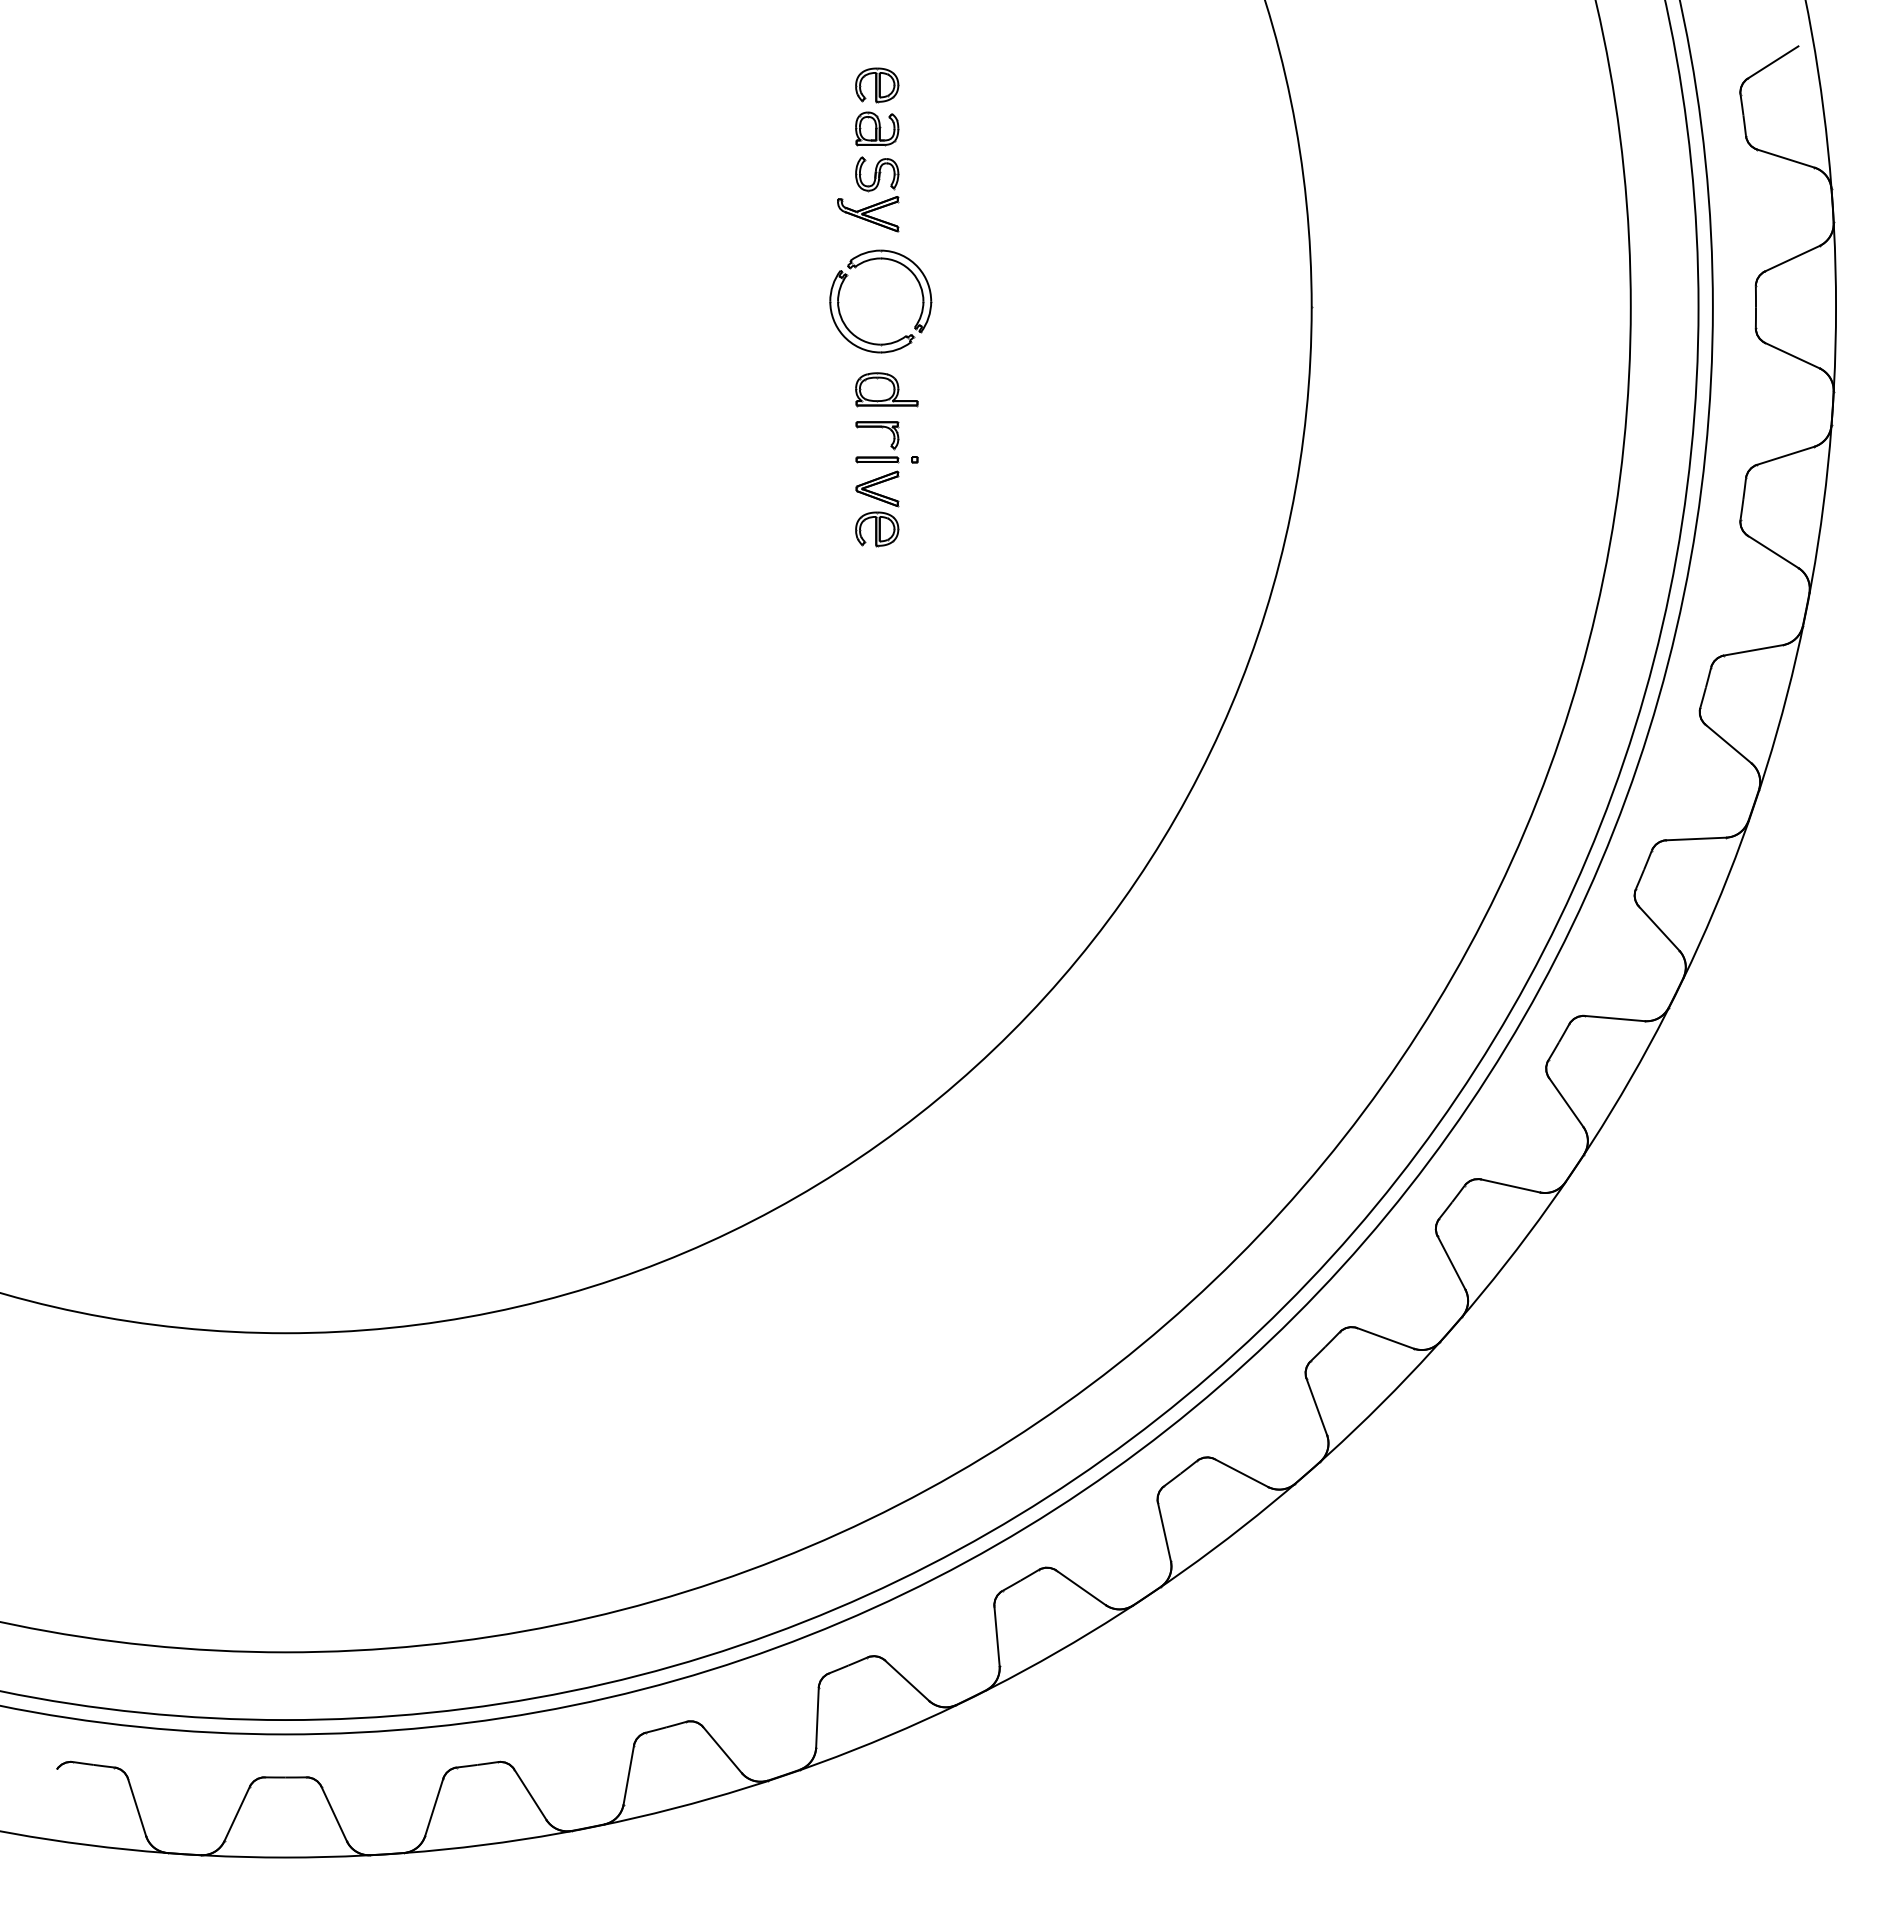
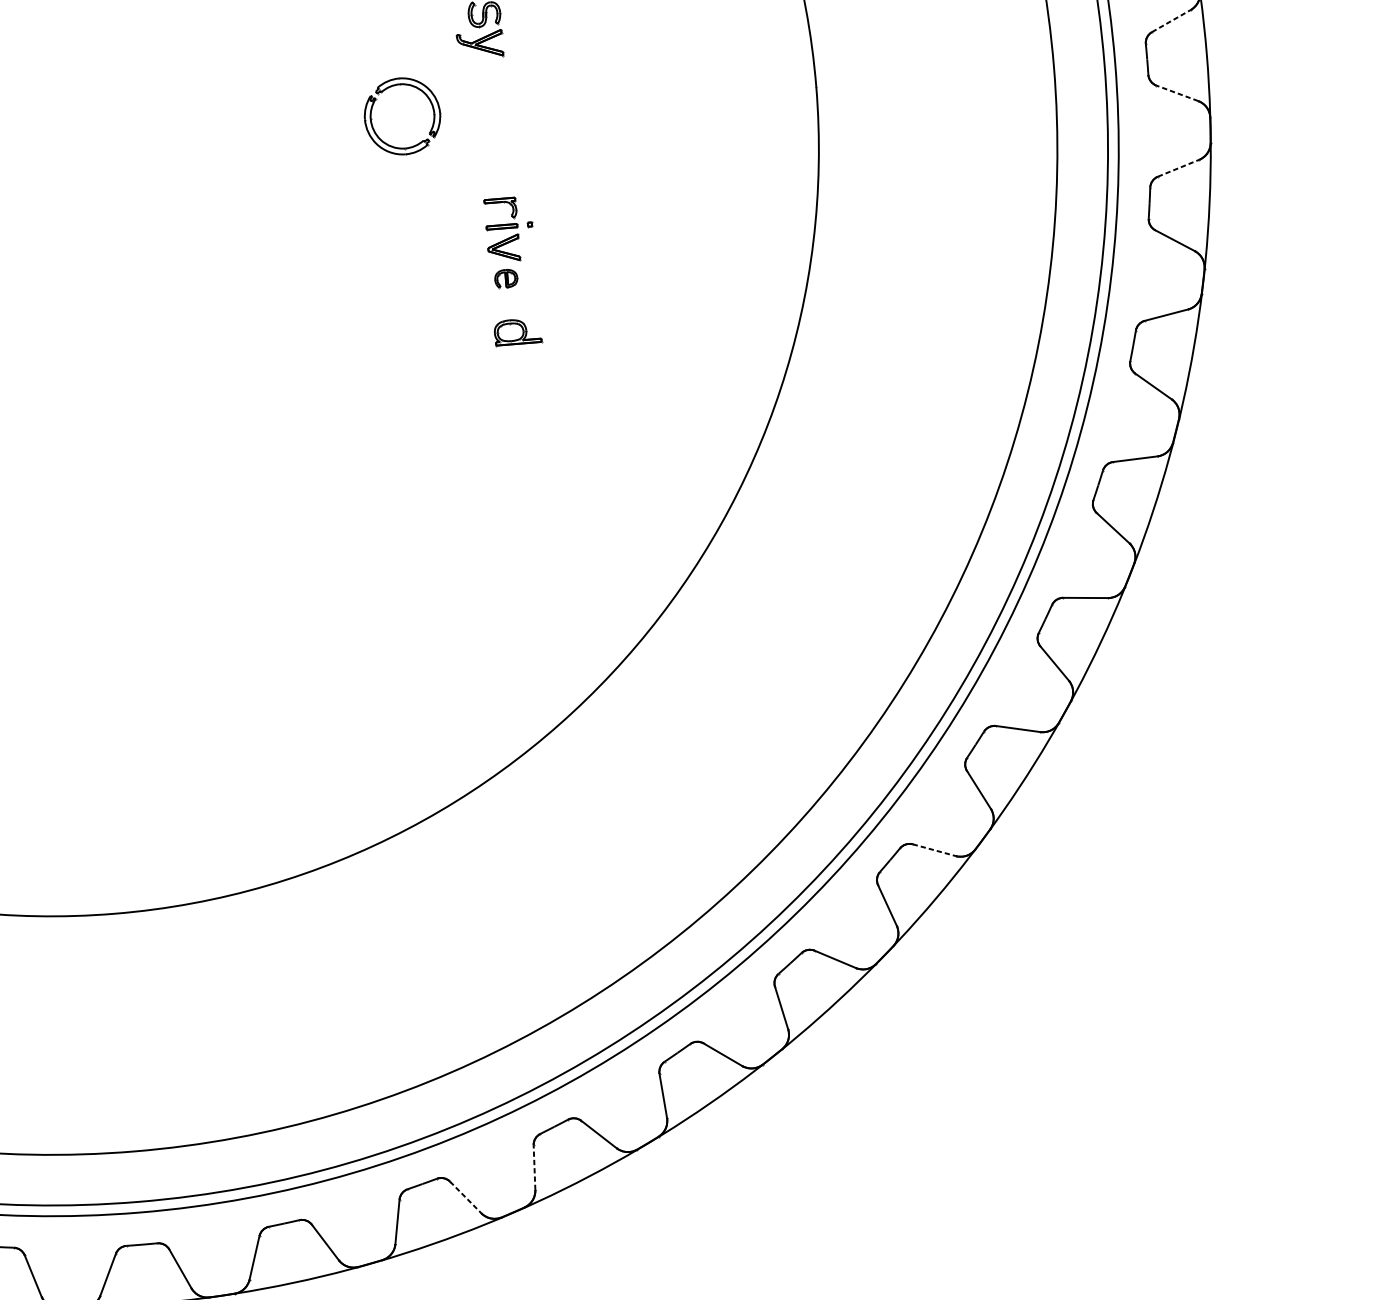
line: (1792, 258) -> (1171, 20), solid -> dashed
part: (839, 302) -> (371, 119), moved
line: (1792, 355) -> (1177, 93), solid -> dashed
part: (886, 389) -> (517, 331), moved
line: (1785, 455) -> (1178, 168), solid -> dashed
part: (877, 529) -> (506, 278), size x0.7
line: (1385, 1338) -> (934, 850), solid -> dashed
line: (817, 1717) -> (534, 1167), solid -> dashed
line: (722, 1750) -> (465, 1197), solid -> dashed

